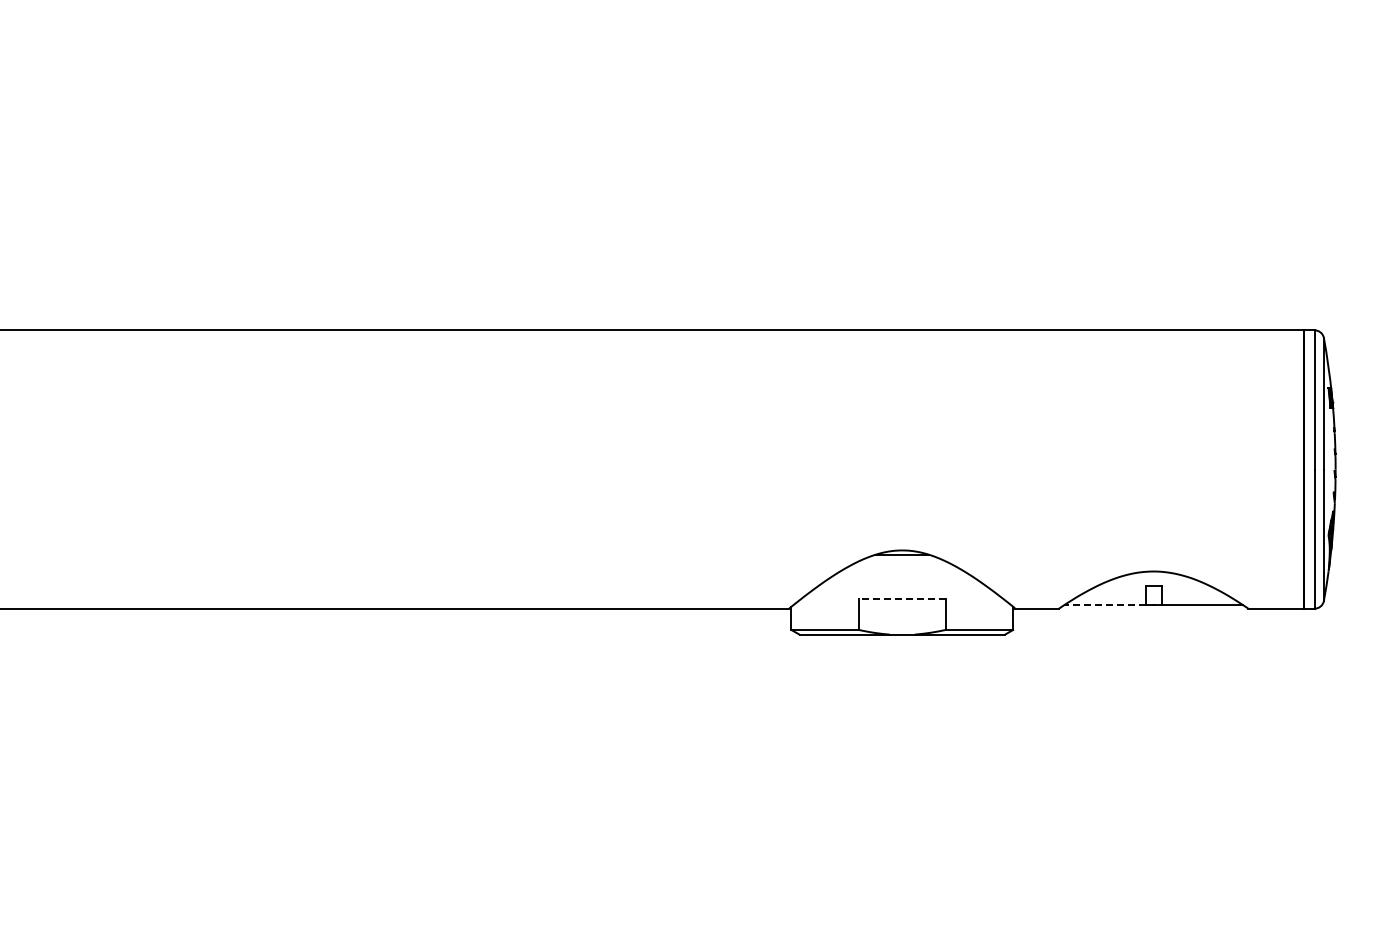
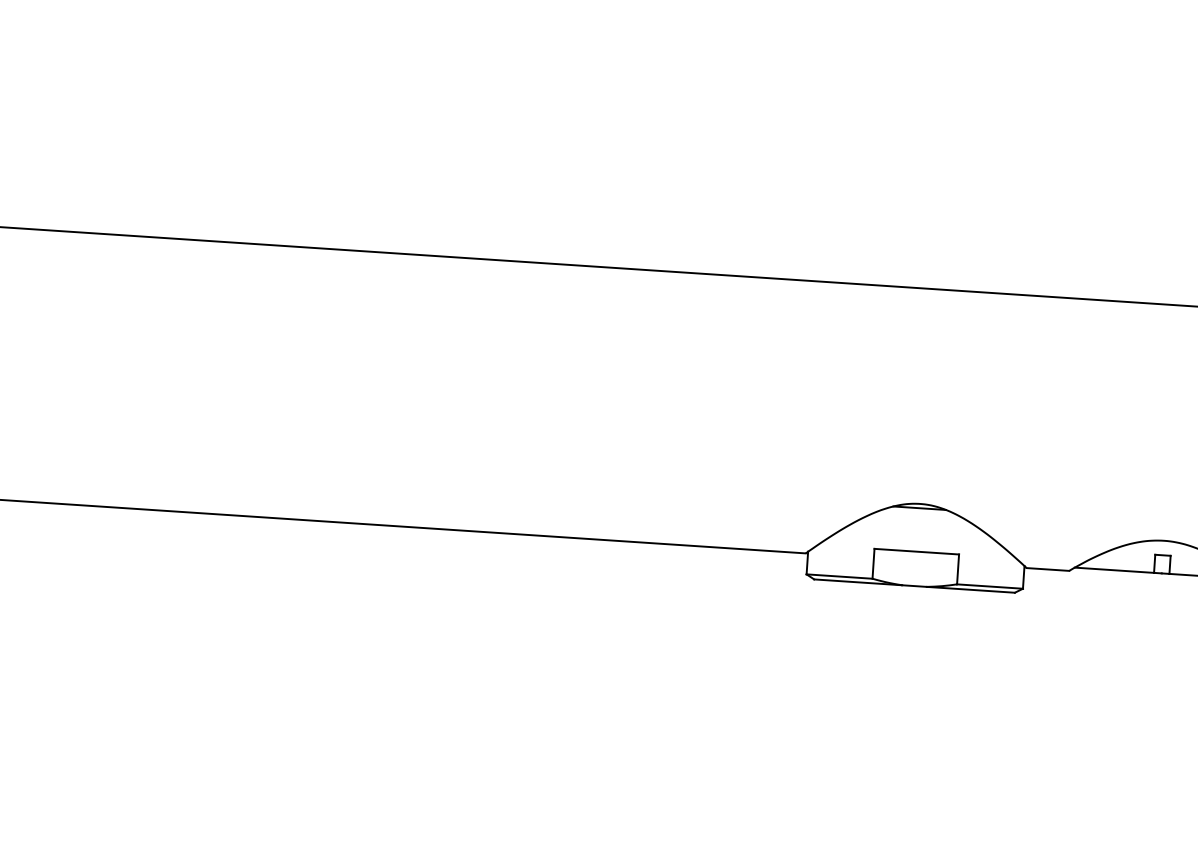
line: (901, 599) -> (916, 551), dashed -> solid
line: (1105, 604) -> (1114, 569), dashed -> solid

